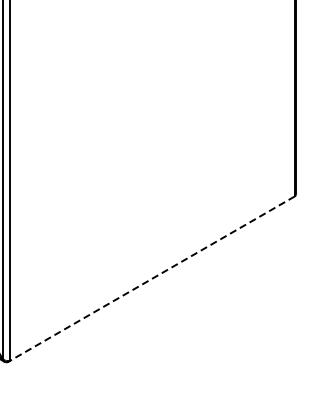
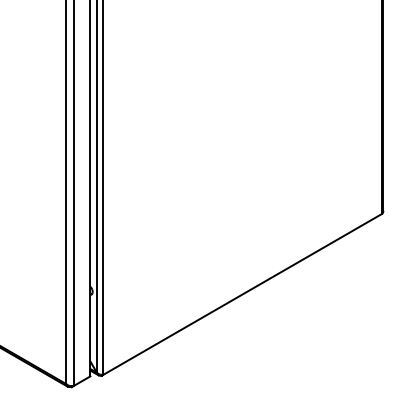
line: (151, 278) -> (242, 294), dashed -> solid

